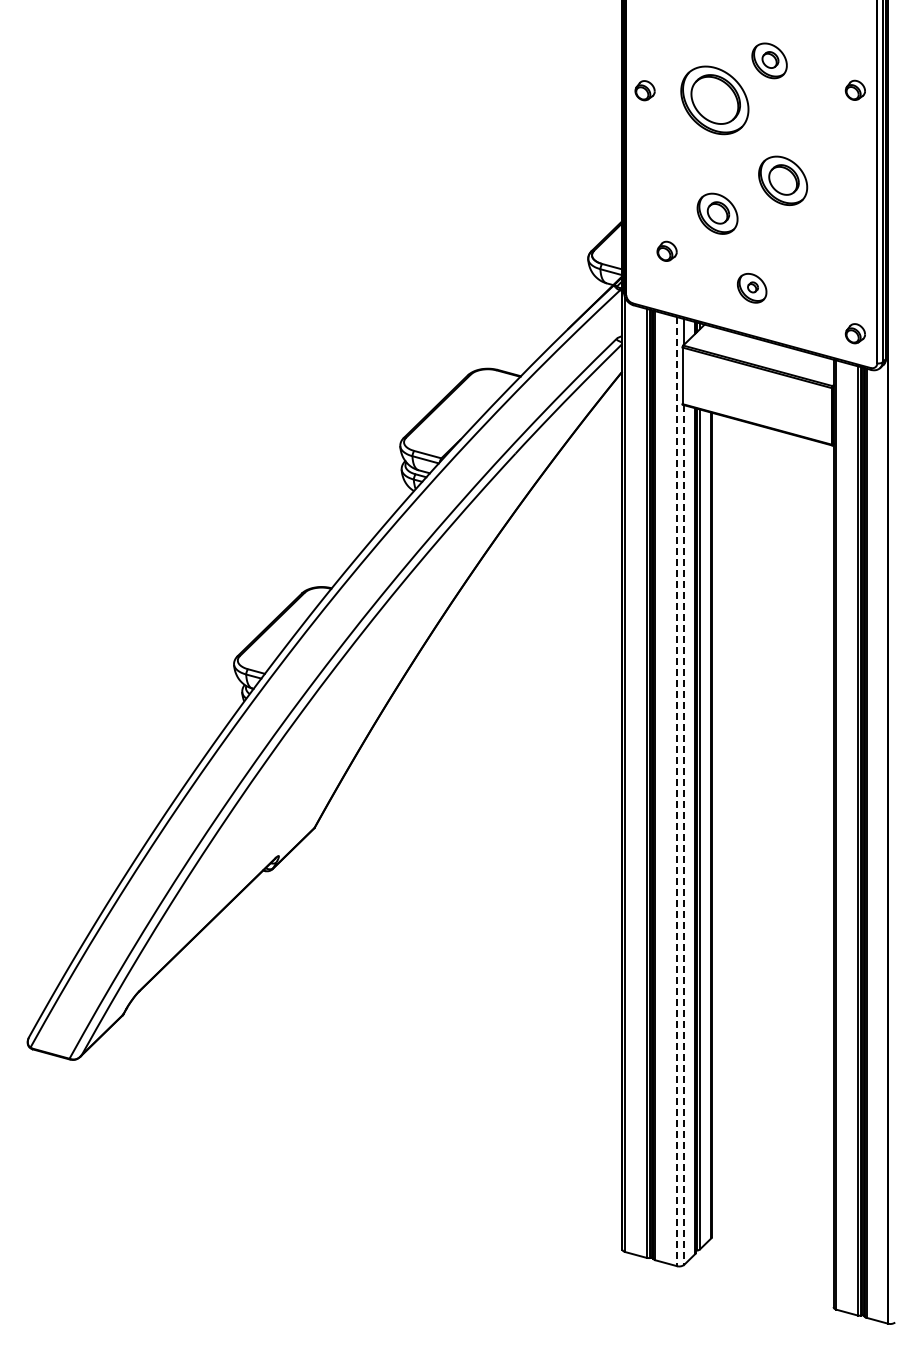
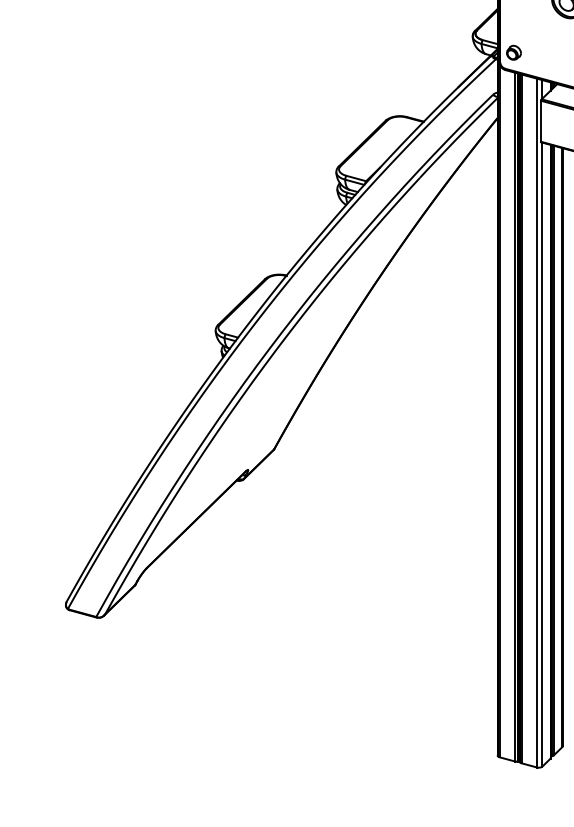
part: (666, 250) -> (513, 52), moved
line: (676, 791) -> (536, 423), dashed -> solid
line: (684, 835) -> (542, 454), dashed -> solid

